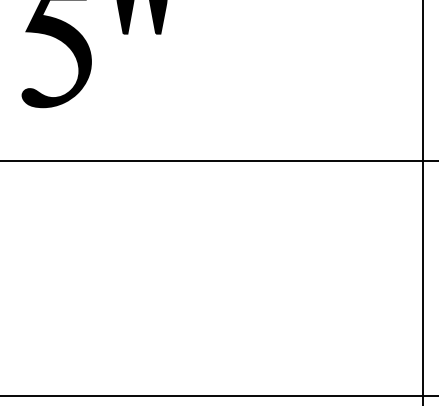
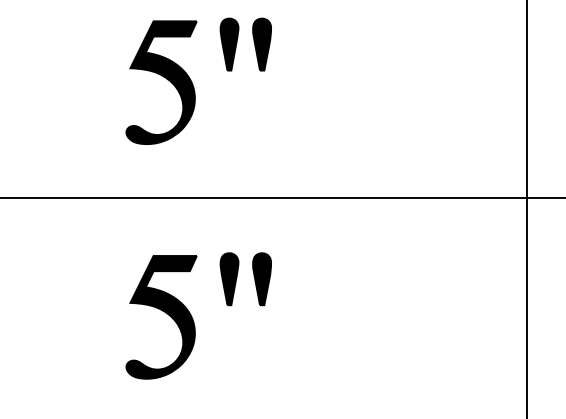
part: (94, 278) -> (198, 315), added

